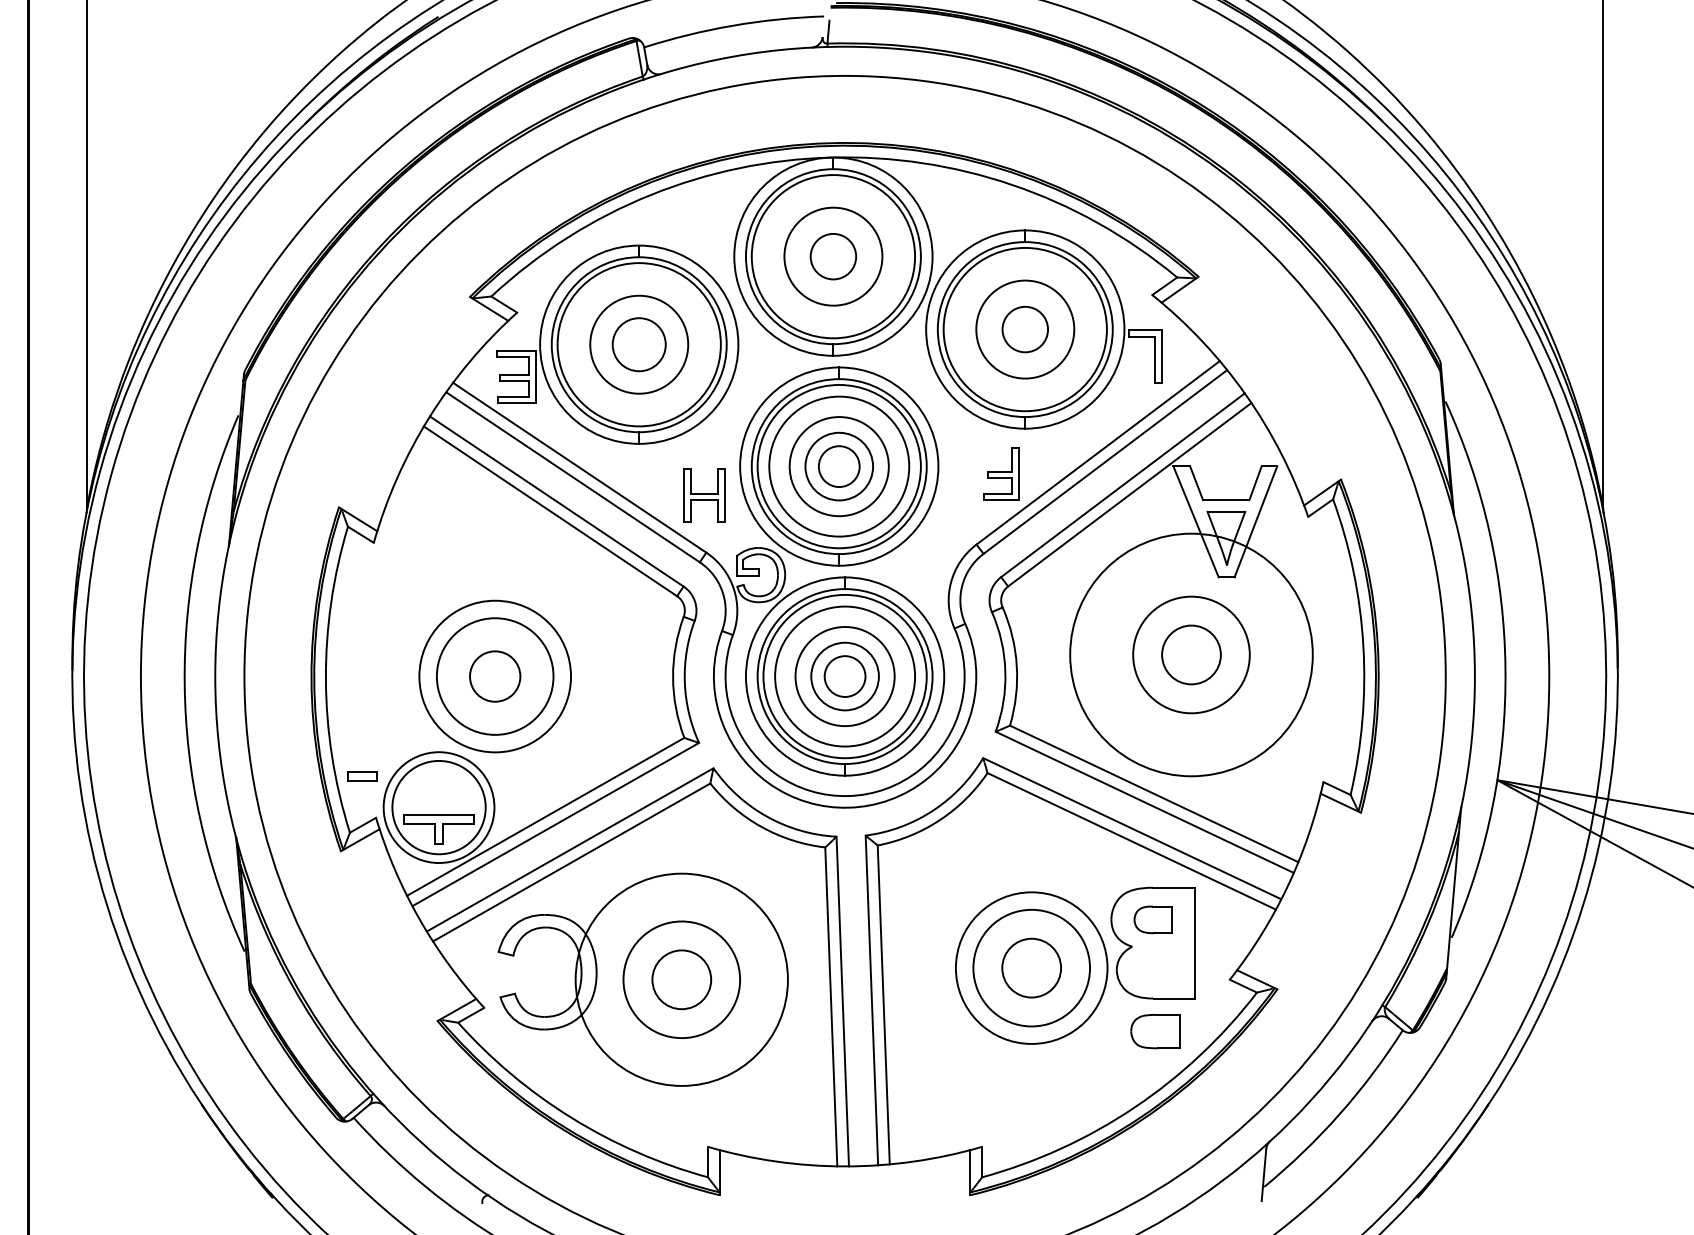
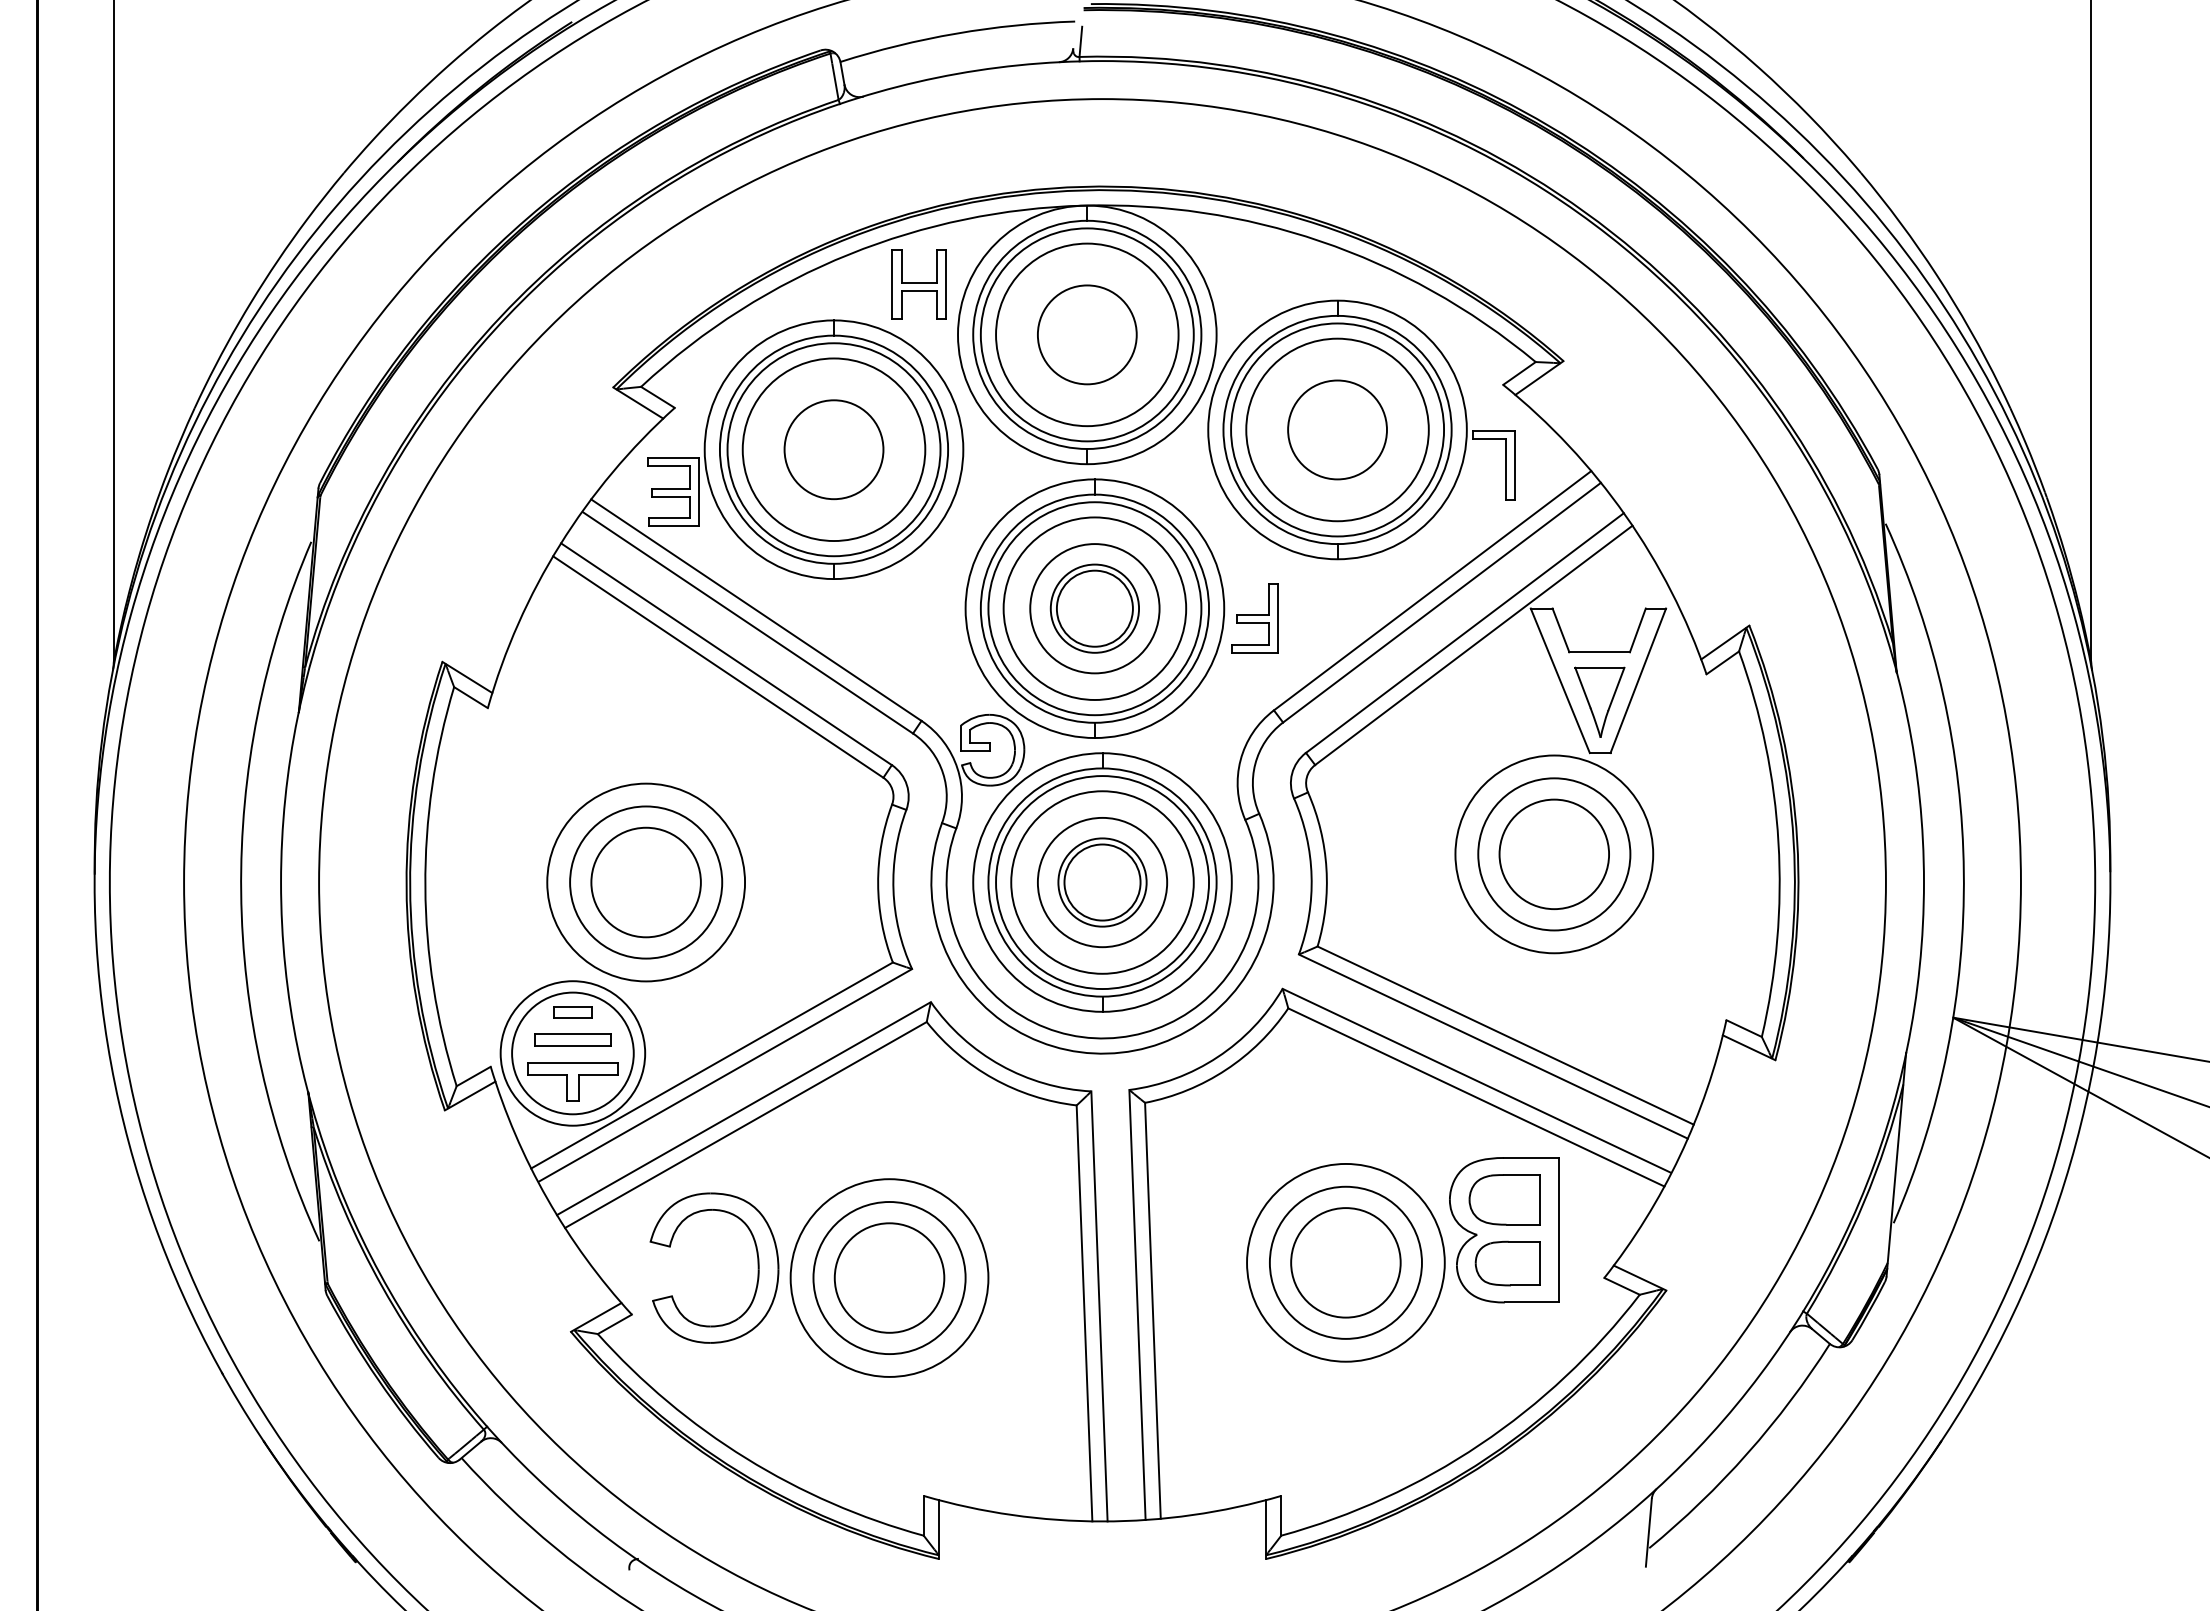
circle: (832, 256) -> (1086, 334), size x1.67
circle: (833, 256) -> (1087, 334), size x1.43
circle: (1025, 329) -> (1337, 429), size x1.43
circle: (1025, 329) -> (1337, 429), size x1.67
circle: (638, 344) -> (833, 449), size x1.43
circle: (638, 344) -> (833, 449), size x1.43
circle: (838, 466) -> (1094, 608), size x1.43
part: (1001, 474) -> (1254, 618), moved
part: (704, 495) -> (918, 284), moved
circle: (1191, 655) -> (1554, 854), size x0.62
circle: (1191, 655) -> (1554, 854), size x1.43
circle: (494, 676) -> (645, 882), size x1.67
circle: (845, 676) -> (1102, 882), size x1.43
part: (362, 776) -> (572, 1012), moved
part: (438, 796) -> (572, 1039), added
part: (1153, 919) -> (1504, 1199), size x1.43
circle: (1031, 967) -> (1345, 1262), size x1.43
circle: (681, 979) -> (889, 1277), size x0.71
circle: (681, 979) -> (889, 1277), size x1.43
part: (1155, 1031) -> (1507, 1263), moved

